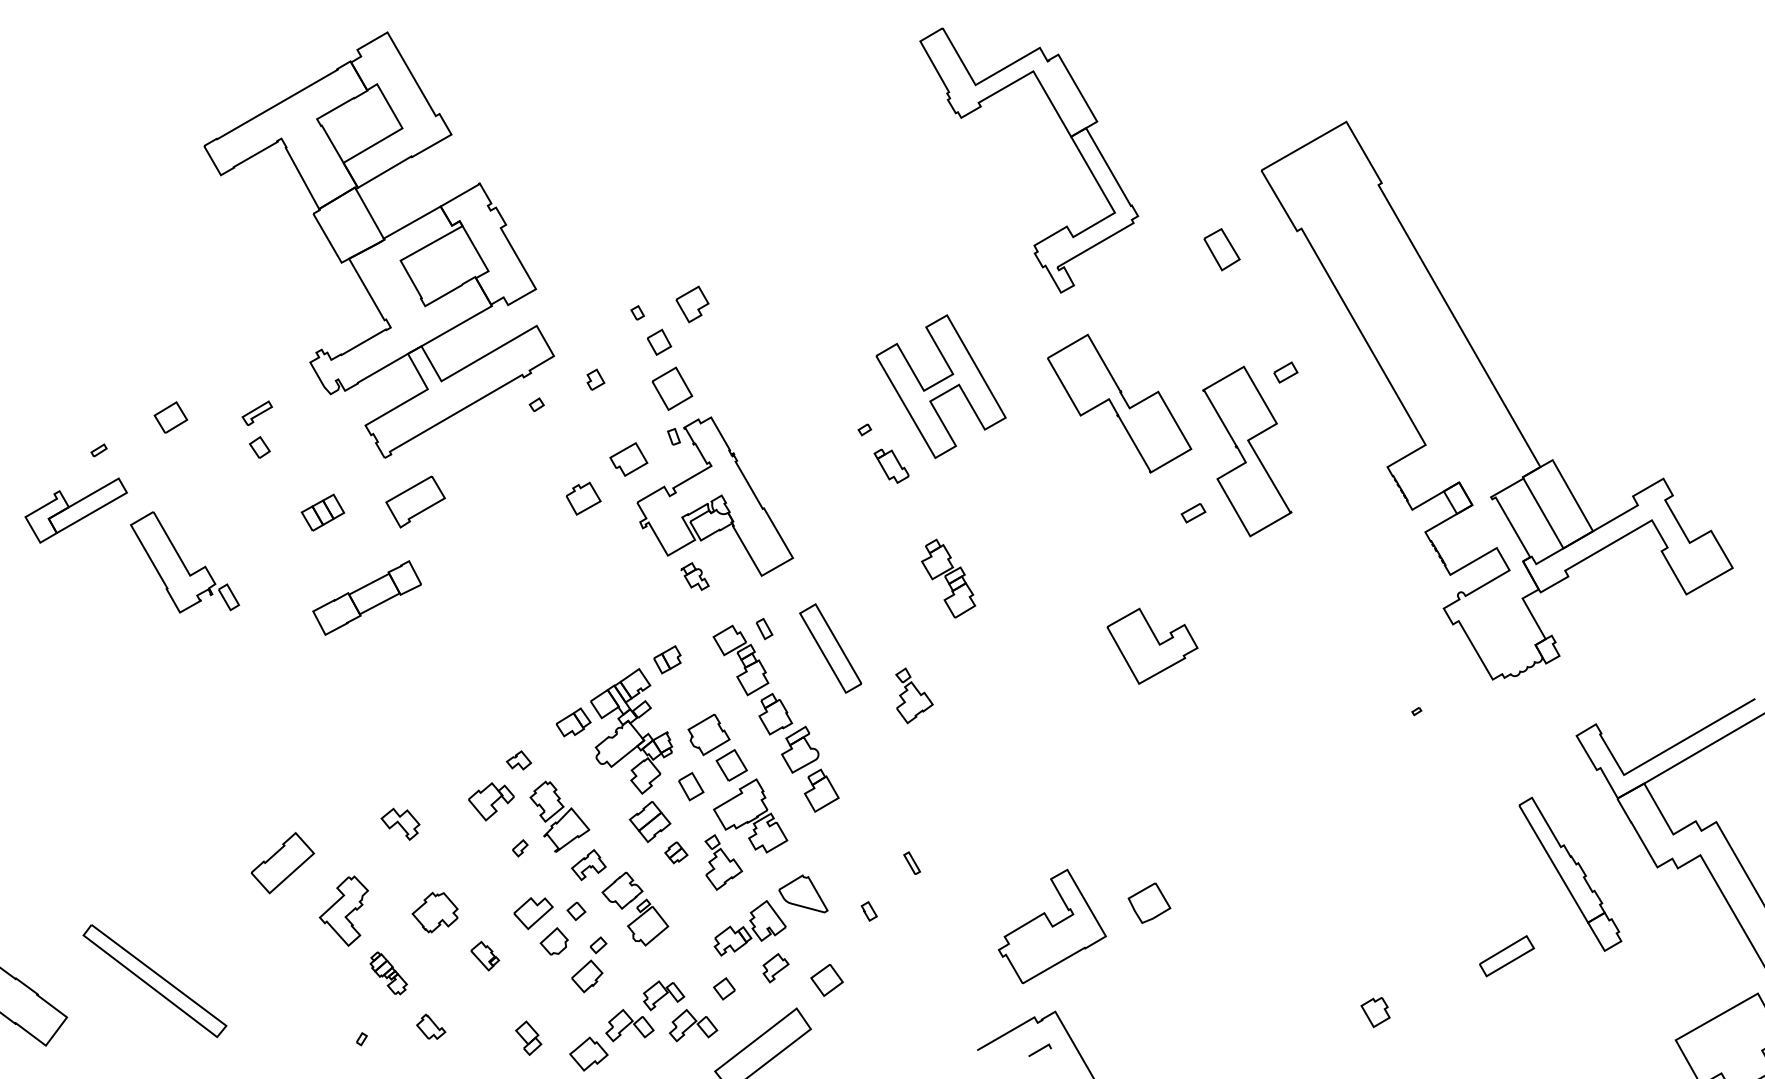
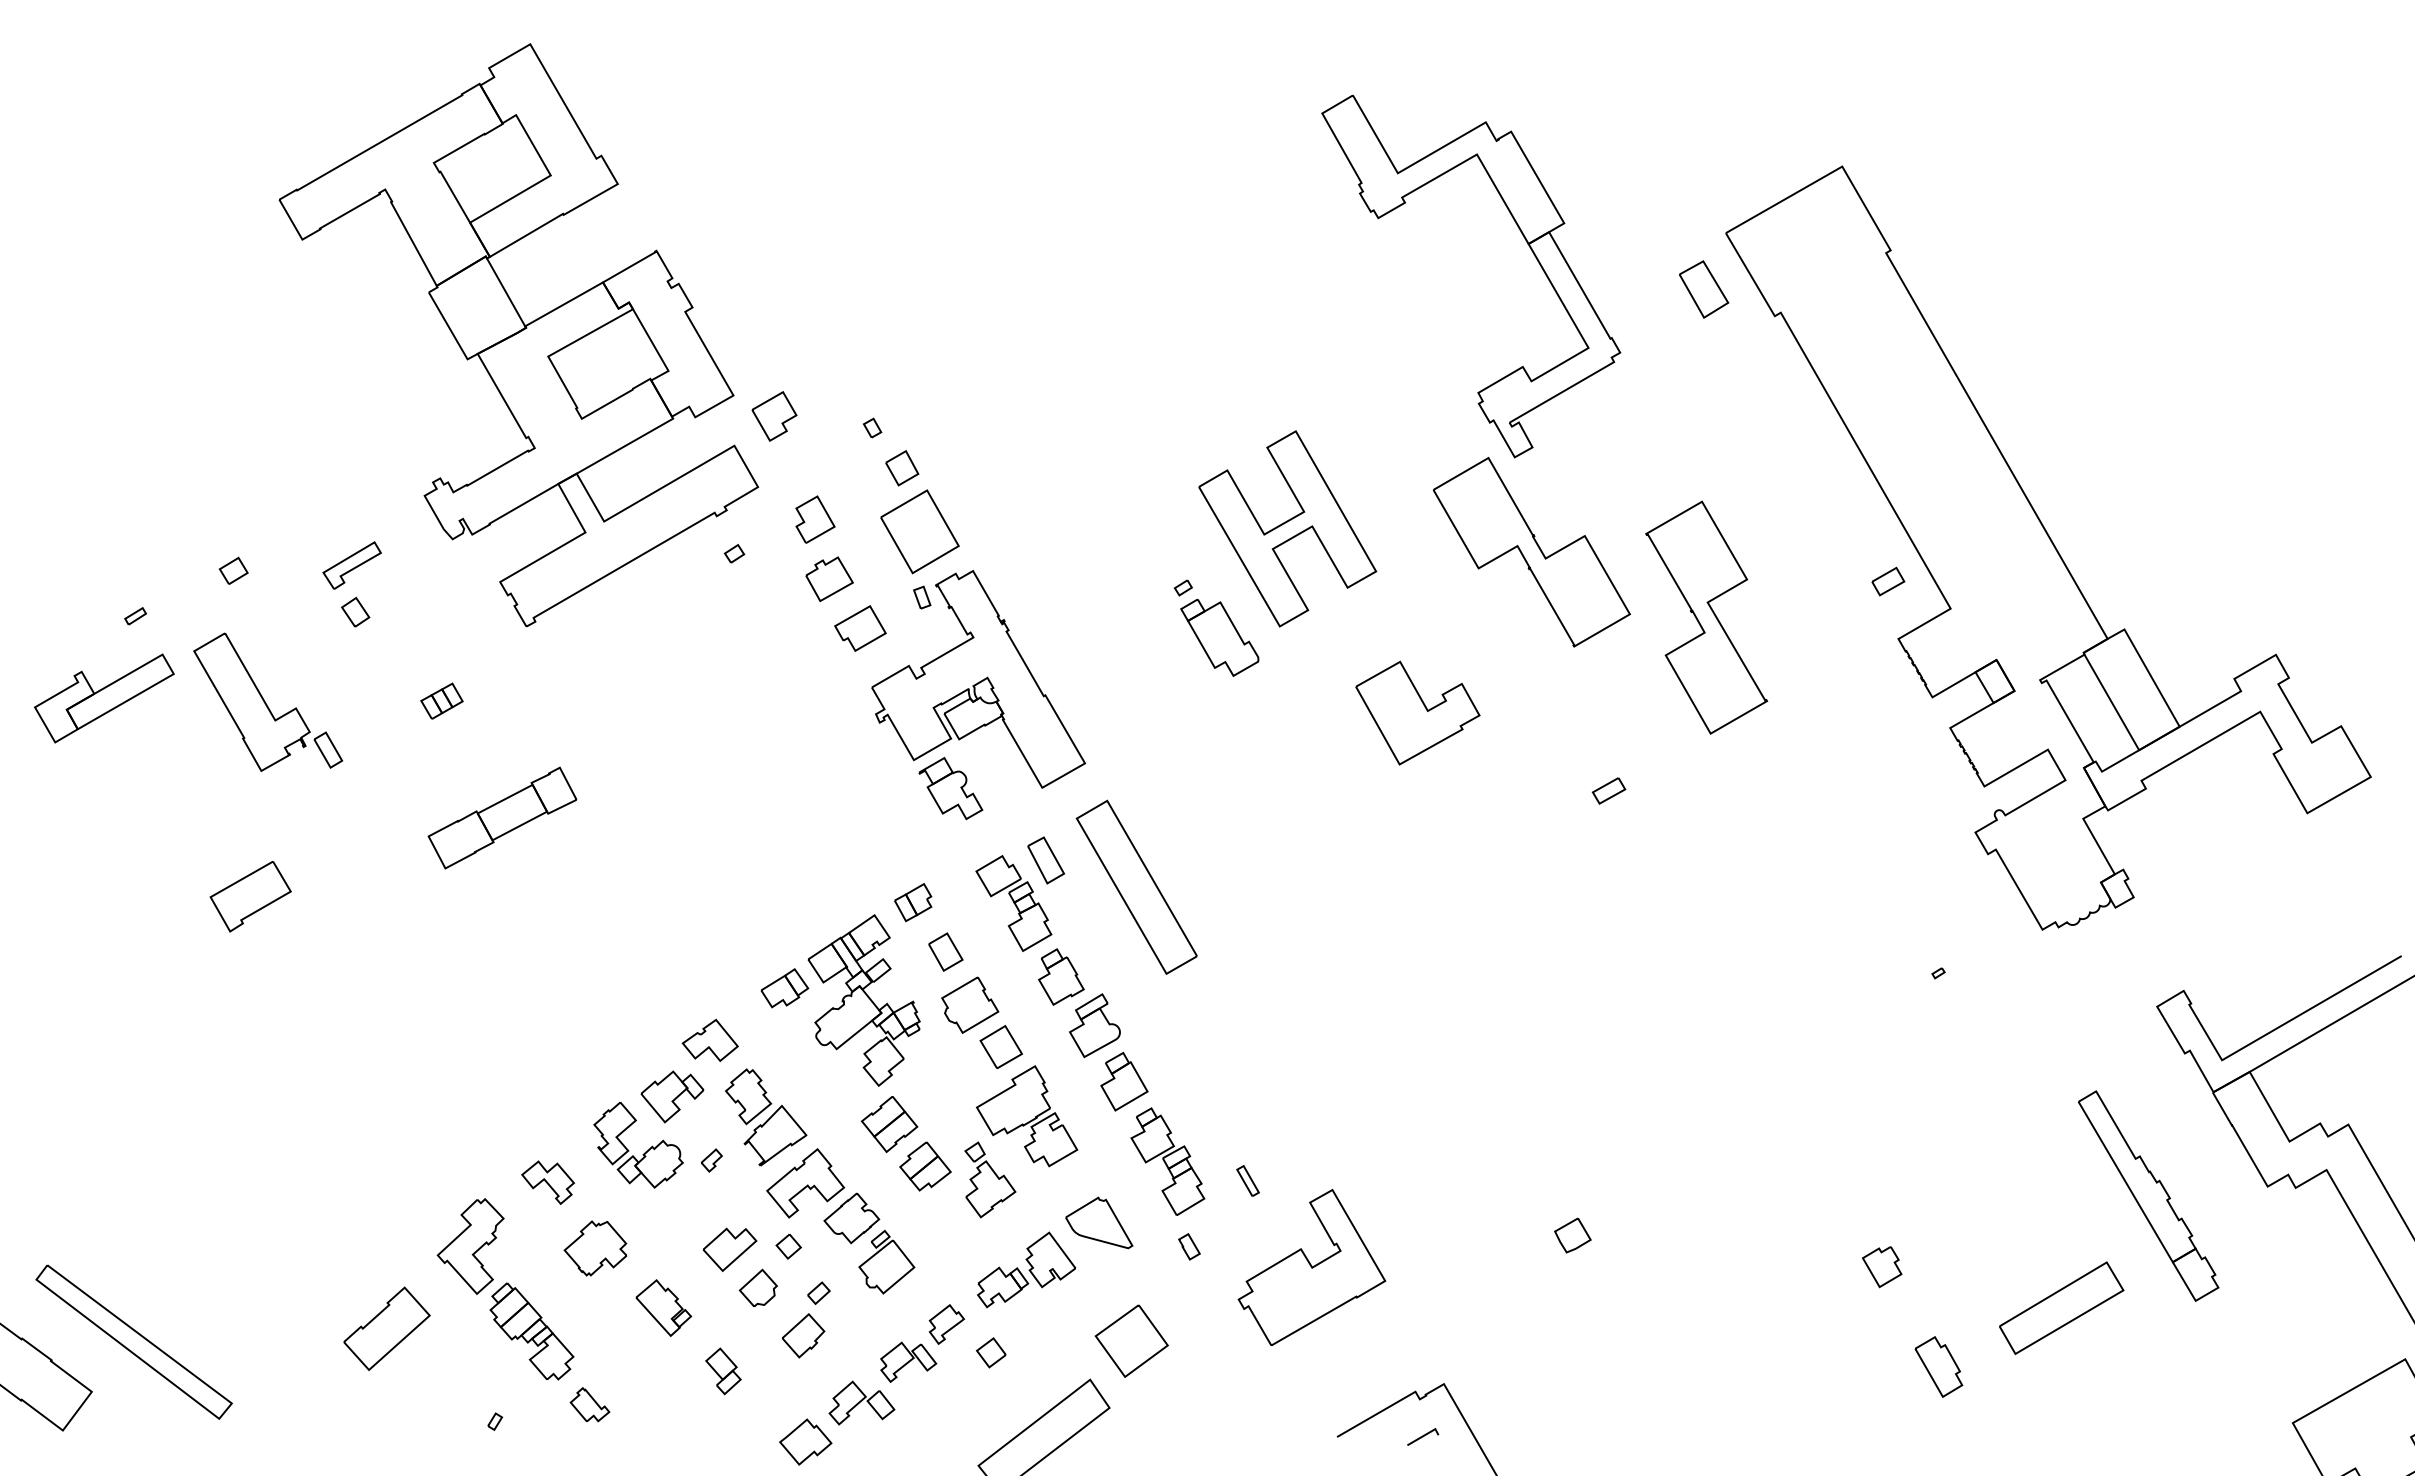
part: (1070, 137) -> (1527, 244), moved
part: (1222, 249) -> (1704, 289), moved
part: (692, 304) -> (774, 416), moved
part: (1285, 372) -> (1888, 581), moved
part: (595, 379) -> (815, 519), size x1.67
part: (672, 388) -> (919, 531), size x1.43
part: (256, 413) -> (351, 565), size x1.43
part: (170, 417) -> (233, 570), size x0.62
part: (891, 466) -> (1219, 637), size x1.67
part: (583, 498) -> (829, 578), moved
part: (415, 501) -> (250, 896), moved
part: (322, 512) -> (441, 700), size x0.71
part: (1193, 512) -> (1608, 790), moved
part: (185, 561) -> (268, 701), moved
part: (694, 576) -> (950, 788), size x1.67
part: (948, 578) -> (1167, 1161), moved
part: (764, 629) -> (1045, 860), size x1.67
part: (1152, 645) -> (1417, 712), moved
part: (830, 648) -> (1136, 886), size x1.43
part: (914, 695) -> (1251, 951), removed
part: (518, 759) -> (709, 1039), size x1.67
part: (691, 786) -> (945, 951), moved
part: (400, 824) -> (547, 1182), moved
part: (471, 841) -> (645, 1151), added
part: (676, 852) -> (925, 1166), size x1.67
part: (282, 862) -> (386, 1328), moved
part: (588, 865) -> (805, 1183), size x1.67
part: (1149, 903) -> (1572, 1235), size x0.62
part: (1052, 926) -> (1311, 1267), moved
part: (484, 955) -> (663, 1307), size x1.43
part: (1506, 955) -> (2061, 1307), size x1.67
part: (775, 968) -> (946, 1324), moved
part: (388, 973) -> (531, 1331), size x1.67
part: (826, 979) -> (1131, 1340), size x1.67
part: (154, 980) -> (133, 1341), moved
part: (1416, 998) -> (1938, 1366), added
part: (1375, 1012) -> (1882, 1267), moved
part: (693, 1025) -> (948, 1402), removed
part: (528, 1038) -> (723, 1371), moved

